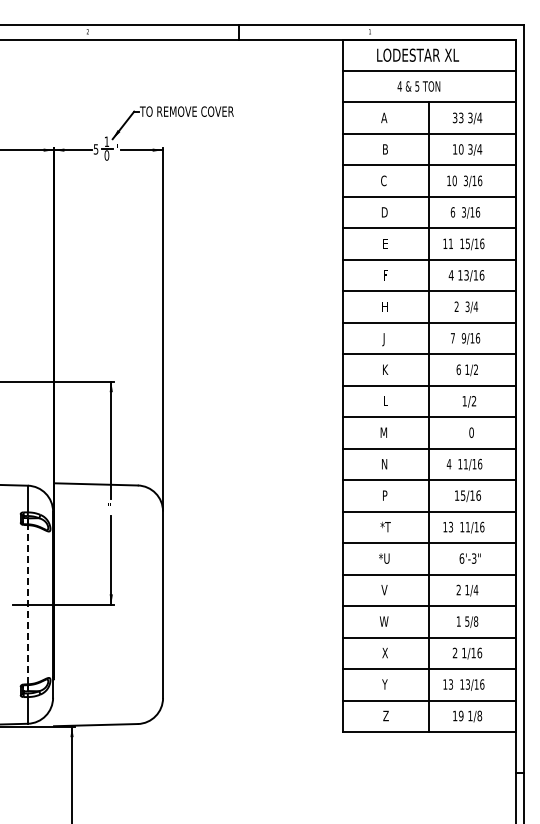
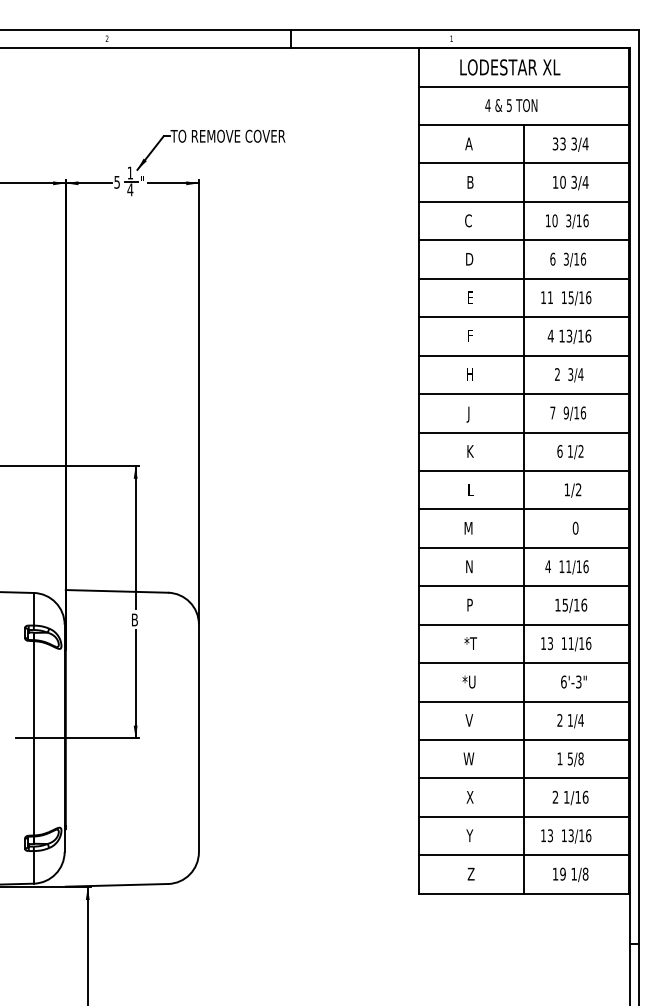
text: (106, 155) -> (129, 189), 0 -> 4
text: (110, 507) -> (134, 619), " -> B
line: (27, 604) -> (33, 738), dashed -> solid

